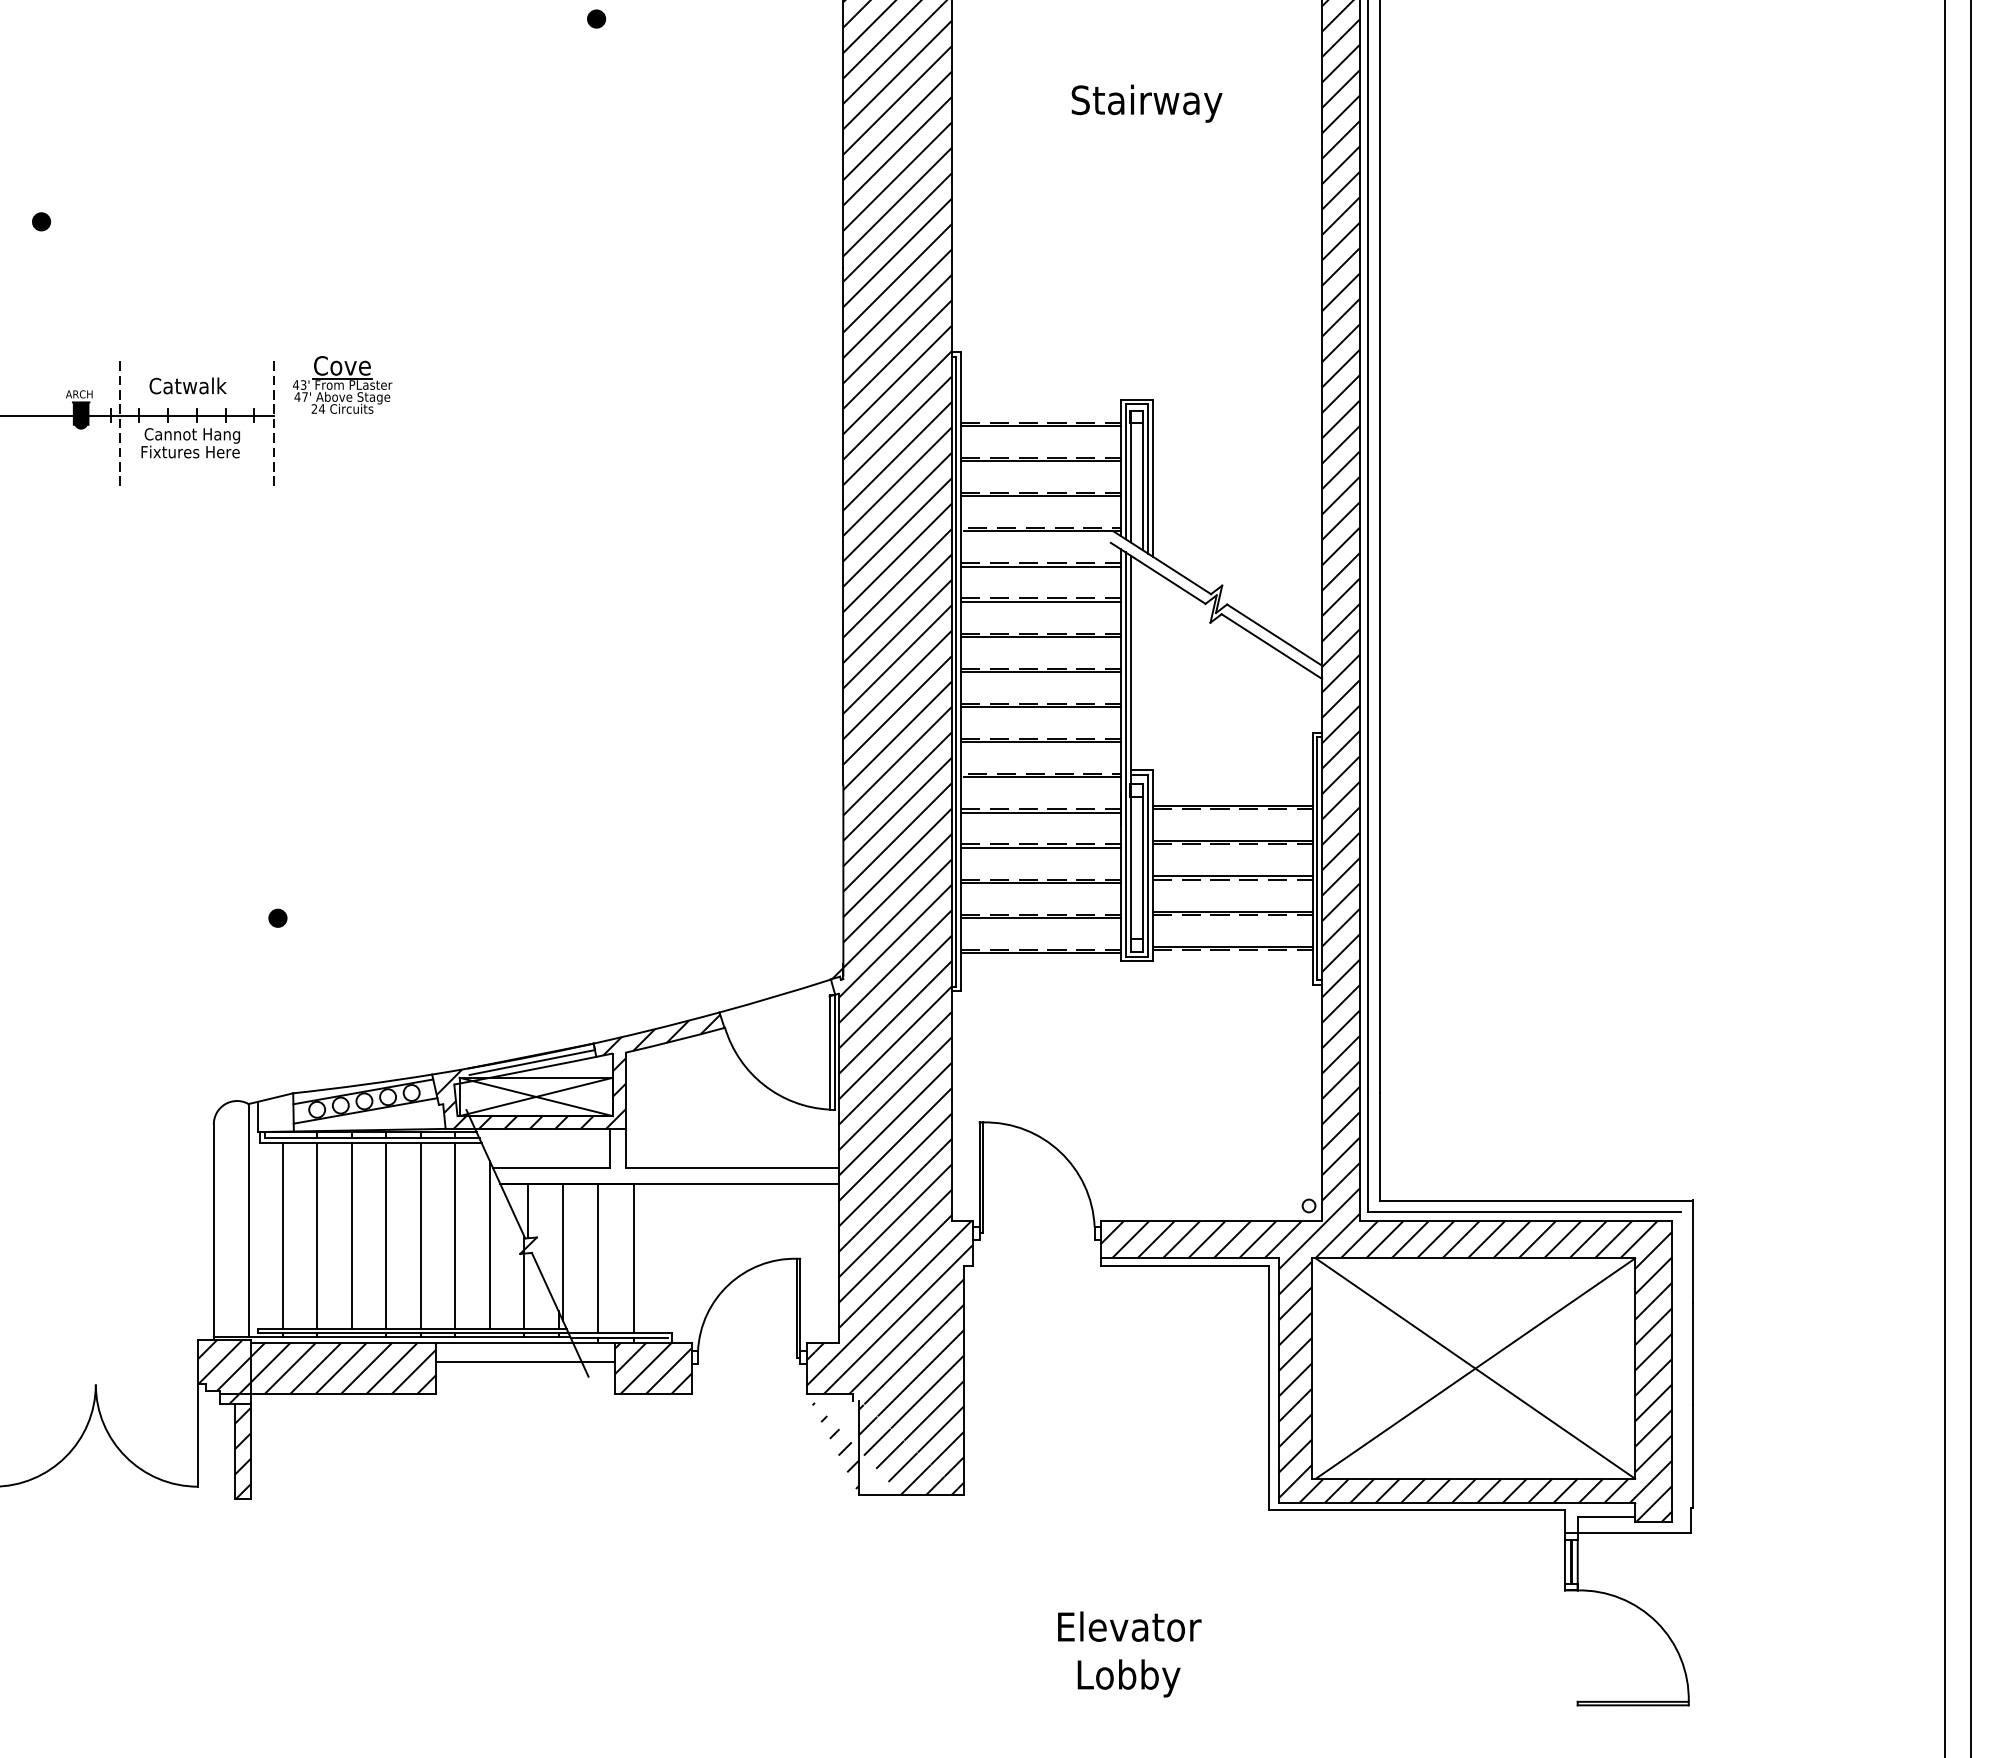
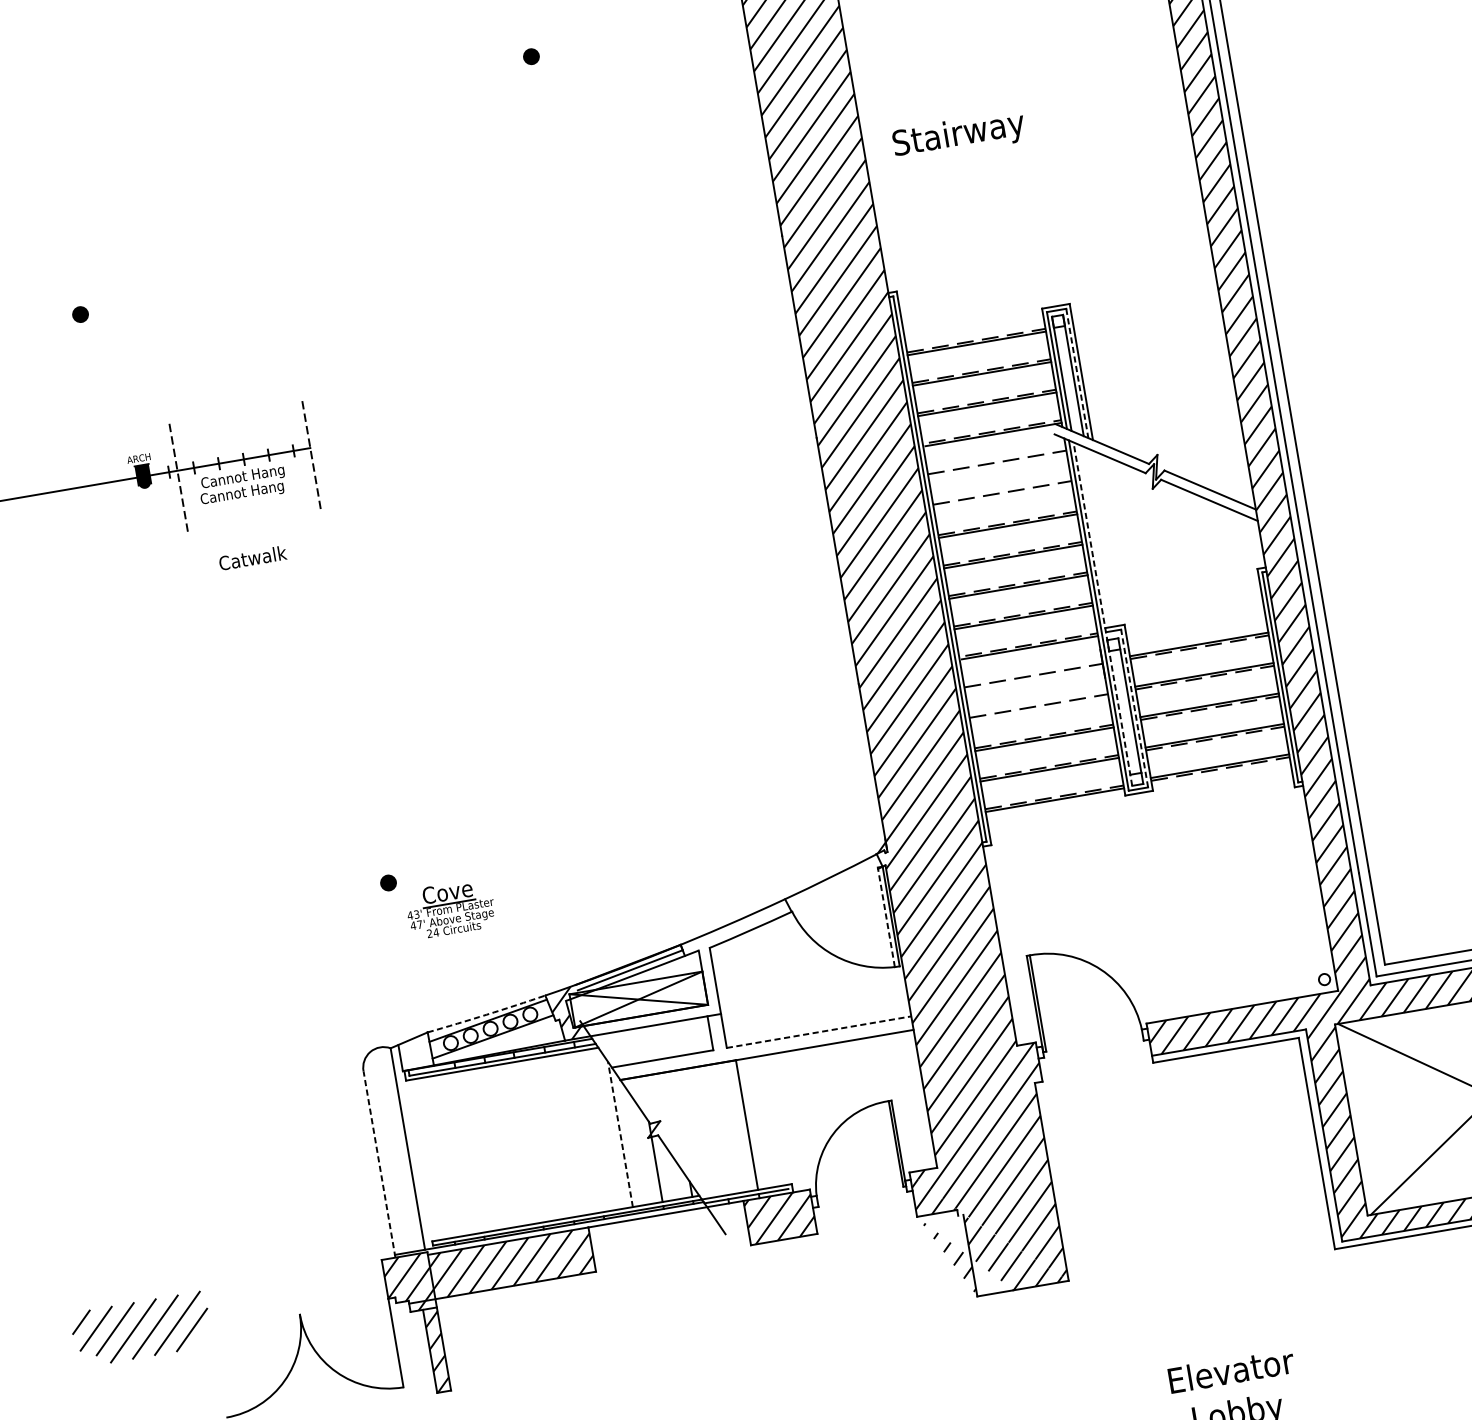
text: (1146, 103) -> (958, 135), moved
part: (342, 384) -> (450, 908), moved
text: (187, 385) -> (252, 557), moved
text: (190, 453) -> (243, 493), Fixtures Here -> Cannot Hang
line: (1147, 478) -> (1076, 373), solid -> dashed
line: (1040, 566) -> (997, 465), removed
line: (1040, 601) -> (1002, 495), removed
line: (1130, 753) -> (1102, 613), solid -> dashed
line: (1040, 812) -> (1033, 678), removed
line: (1040, 847) -> (1038, 708), removed
line: (1148, 865) -> (1135, 708), solid -> dashed
line: (829, 1052) -> (886, 917), solid -> dashed
hatch: (599, 1071) -> (689, 968), removed
arc: (362, 1084) -> (486, 1014), solid -> dashed
line: (732, 1168) -> (819, 1032), solid -> dashed
line: (528, 1210) -> (648, 1099), removed
line: (213, 1231) -> (379, 1163), solid -> dashed
line: (283, 1235) -> (440, 1157), removed
line: (317, 1235) -> (469, 1151), removed
line: (351, 1235) -> (499, 1146), removed
line: (385, 1235) -> (528, 1141), removed
line: (421, 1235) -> (559, 1136), removed
line: (455, 1235) -> (589, 1131), removed
line: (489, 1244) -> (620, 1134), solid -> dashed
line: (563, 1252) -> (685, 1130), removed
line: (598, 1258) -> (716, 1130), removed
line: (525, 1362) -> (668, 1231), removed

